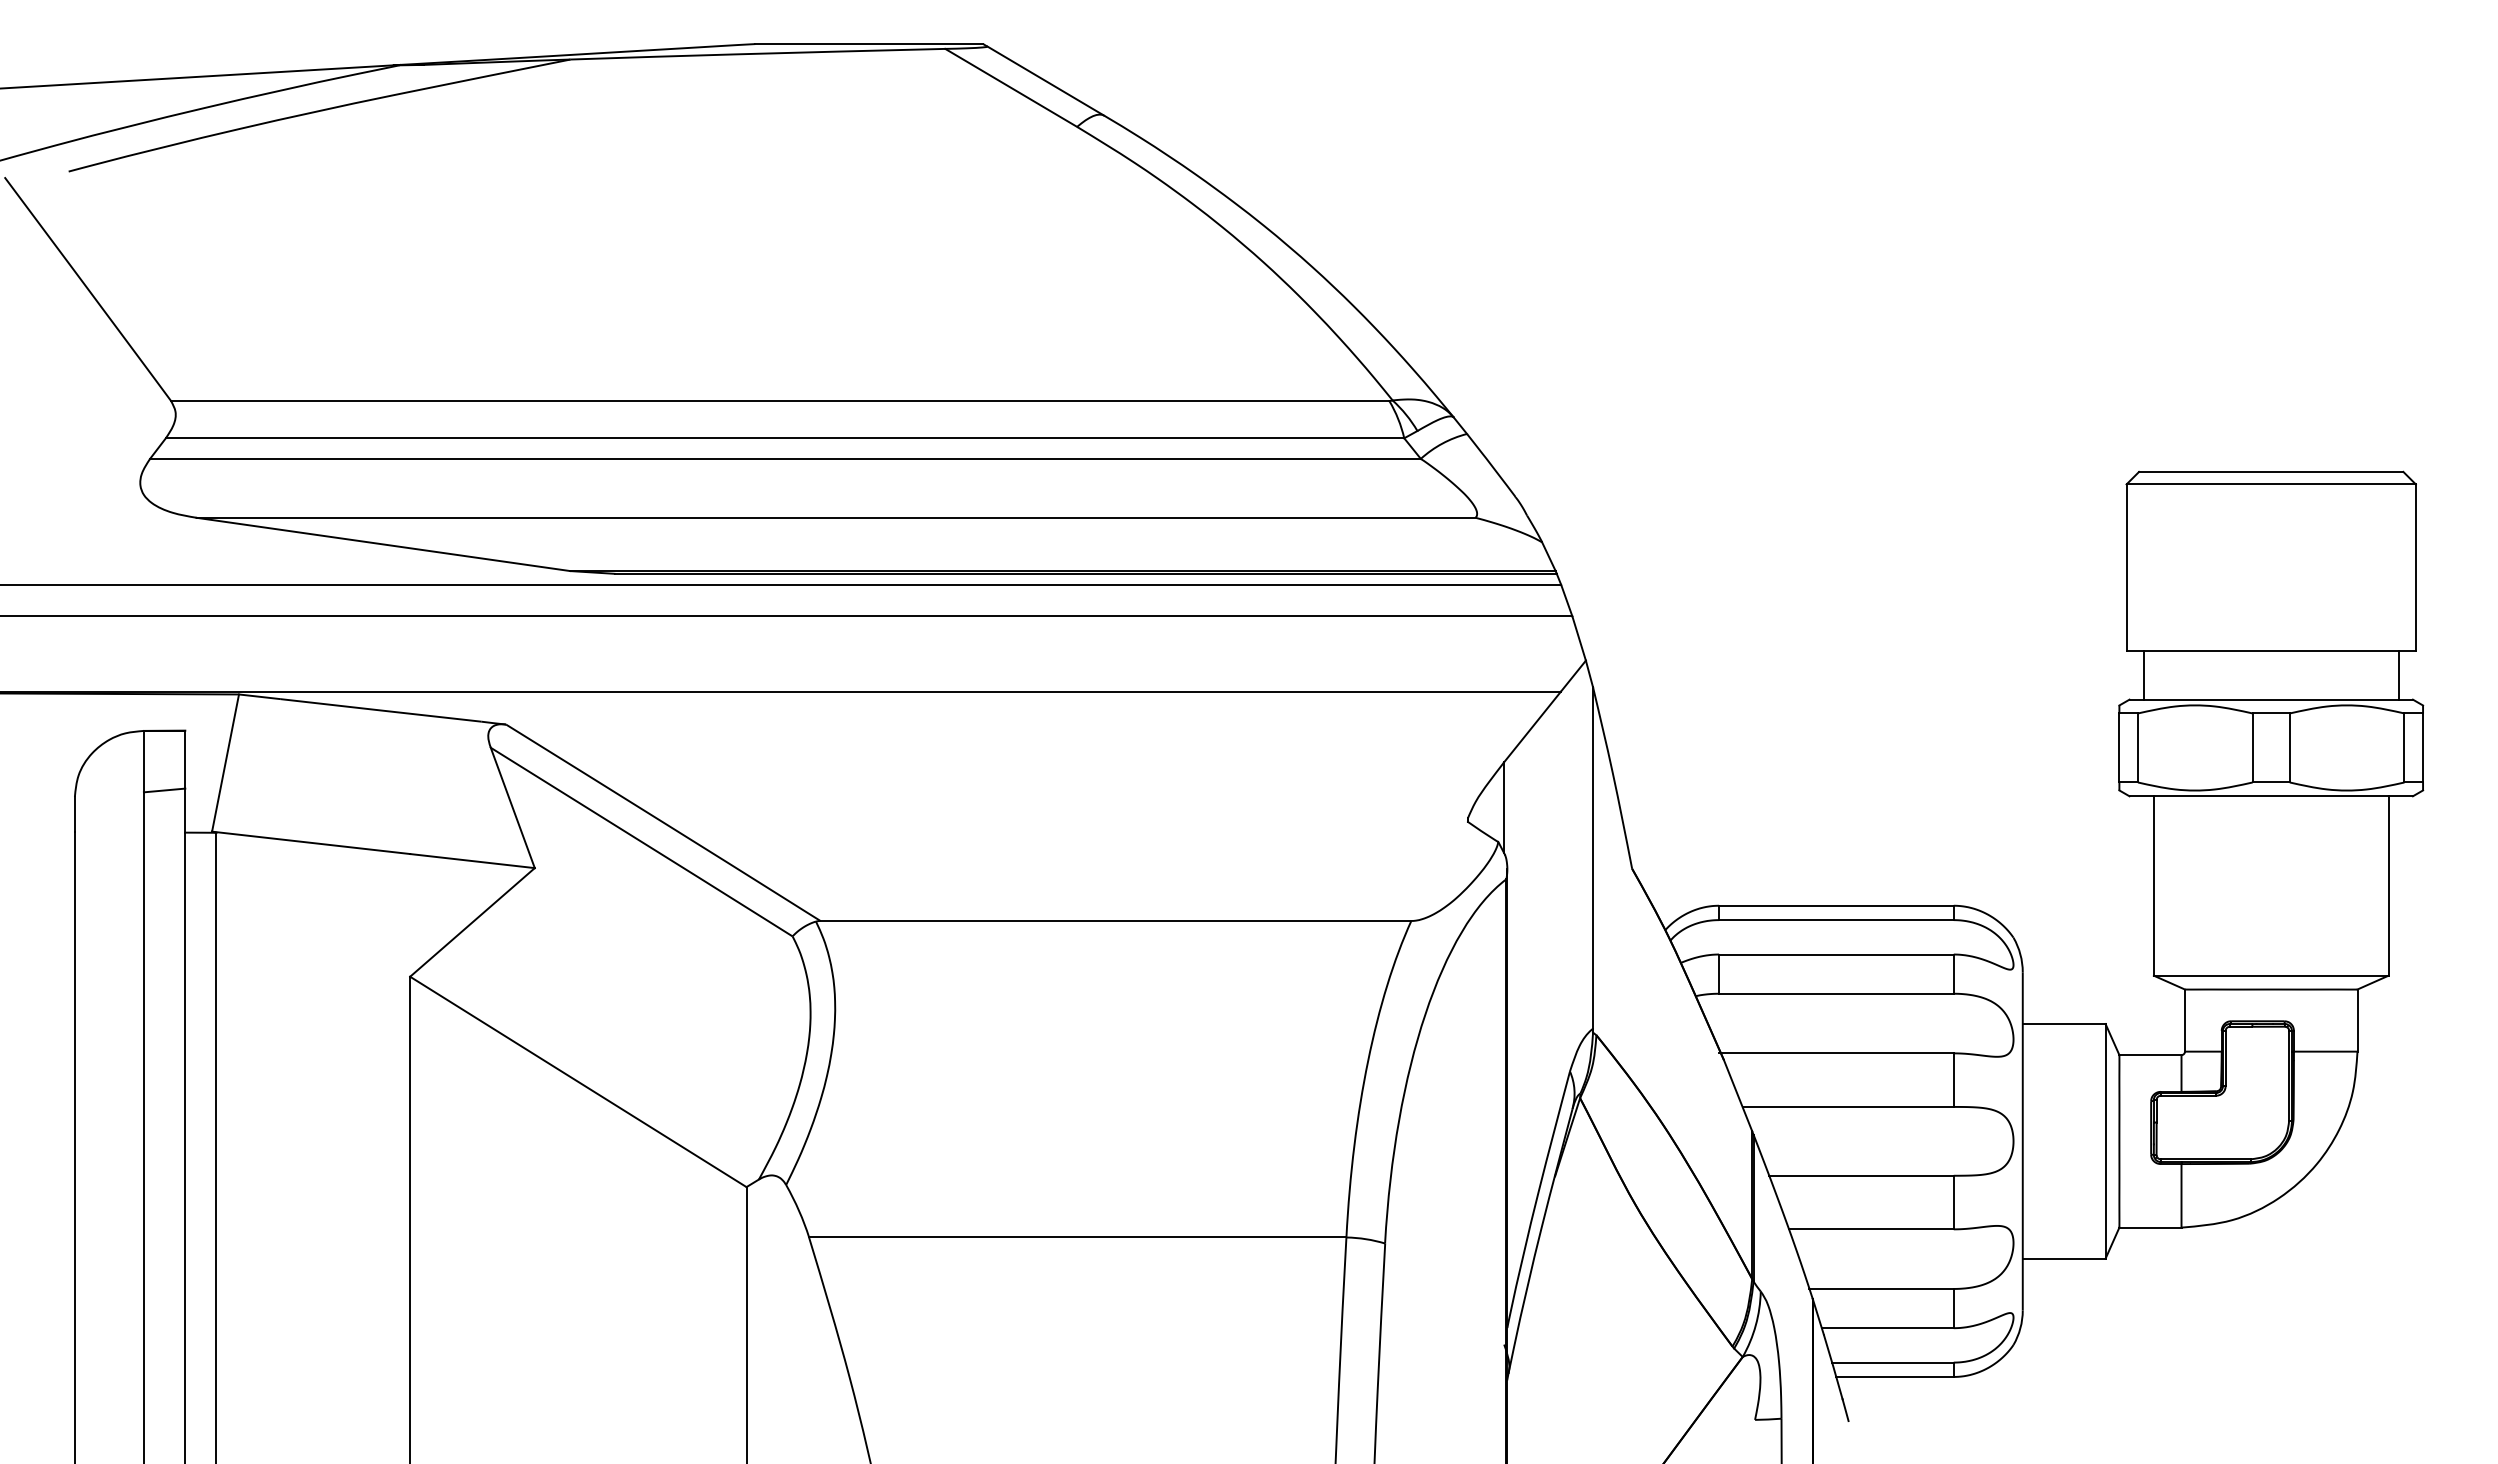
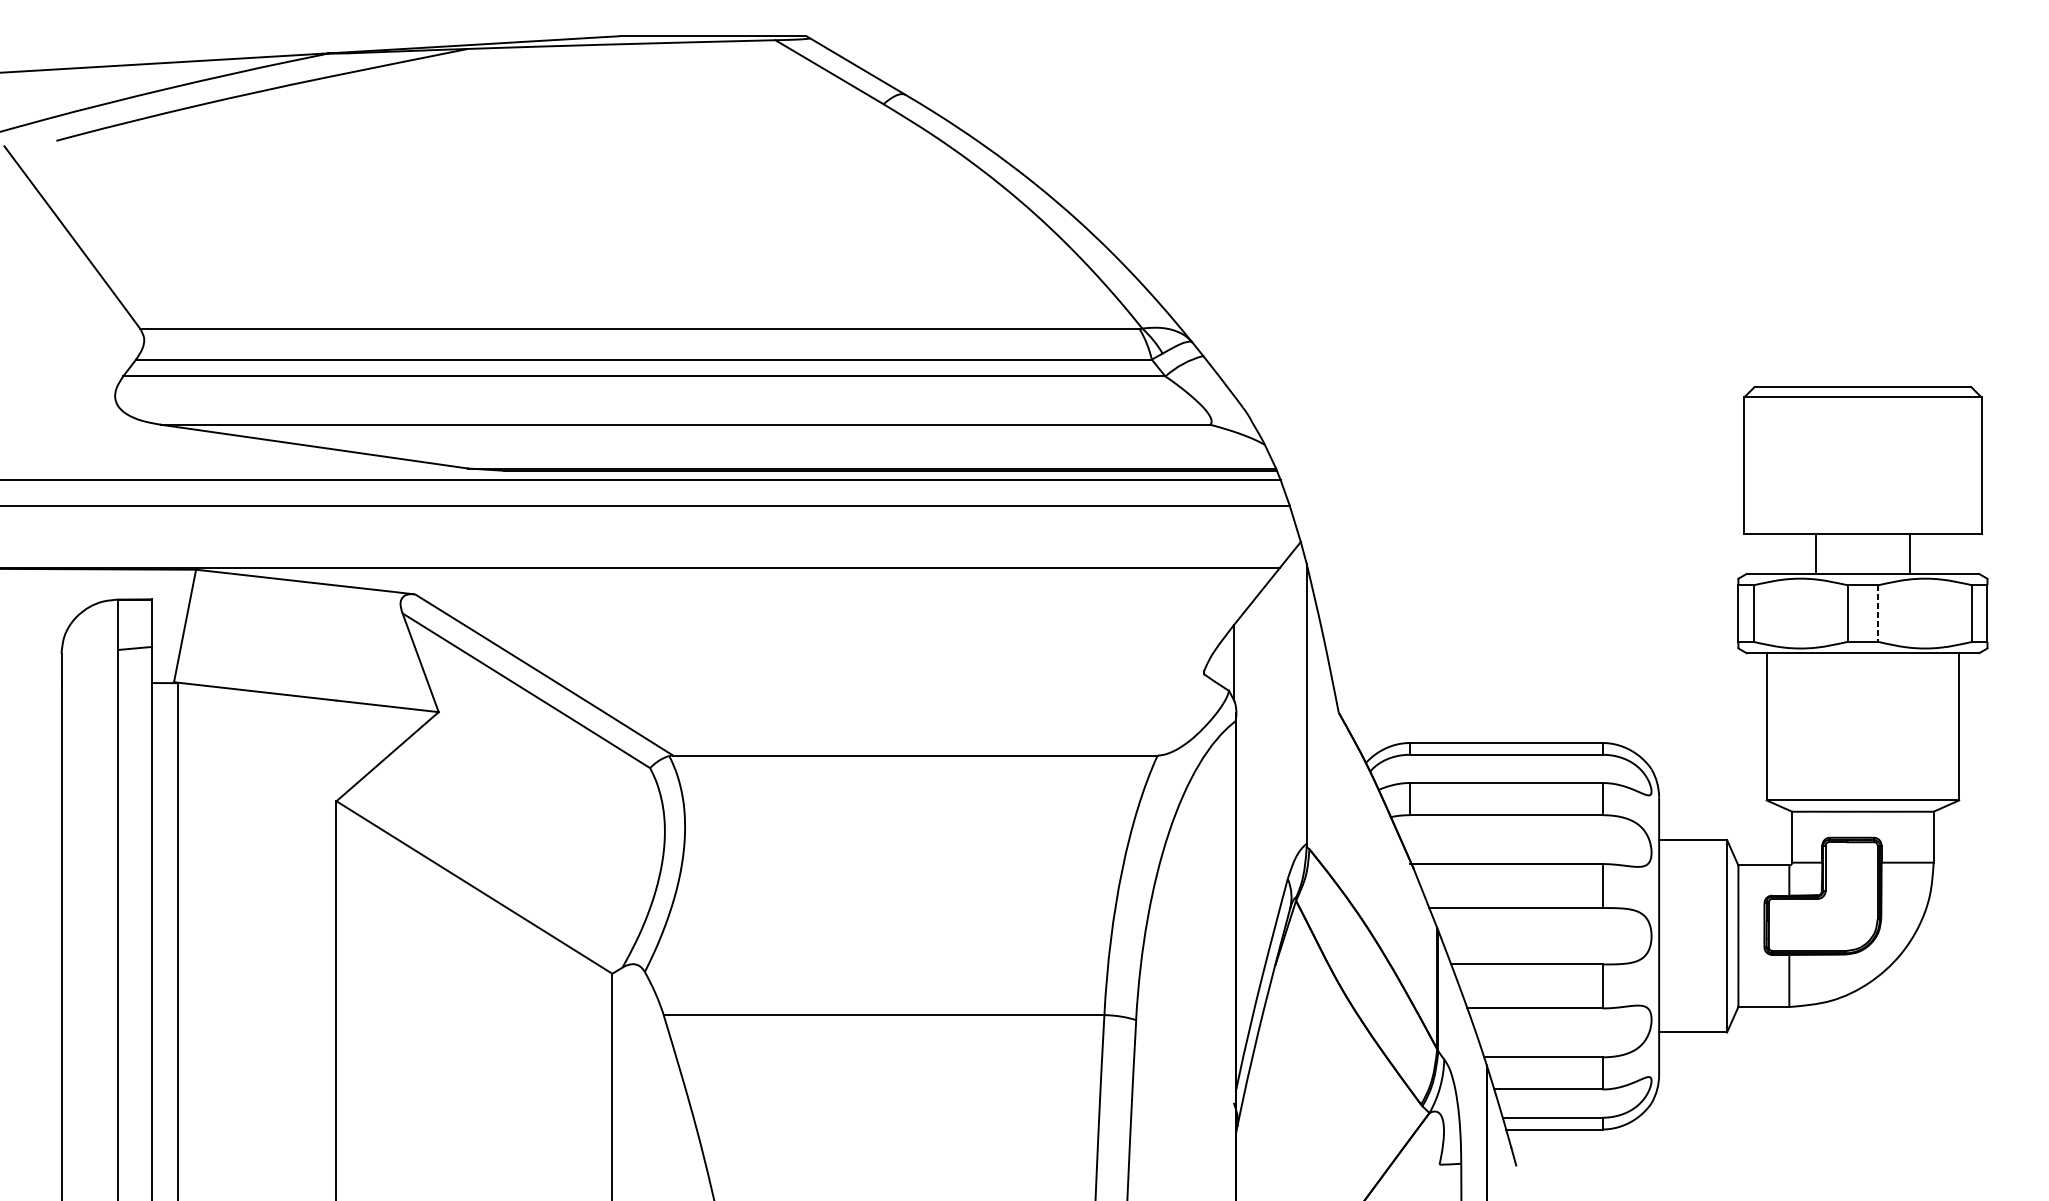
line: (2143, 675) -> (1815, 554), moved
line: (2398, 675) -> (1909, 554), moved
line: (2289, 747) -> (1877, 613), solid -> dashed

